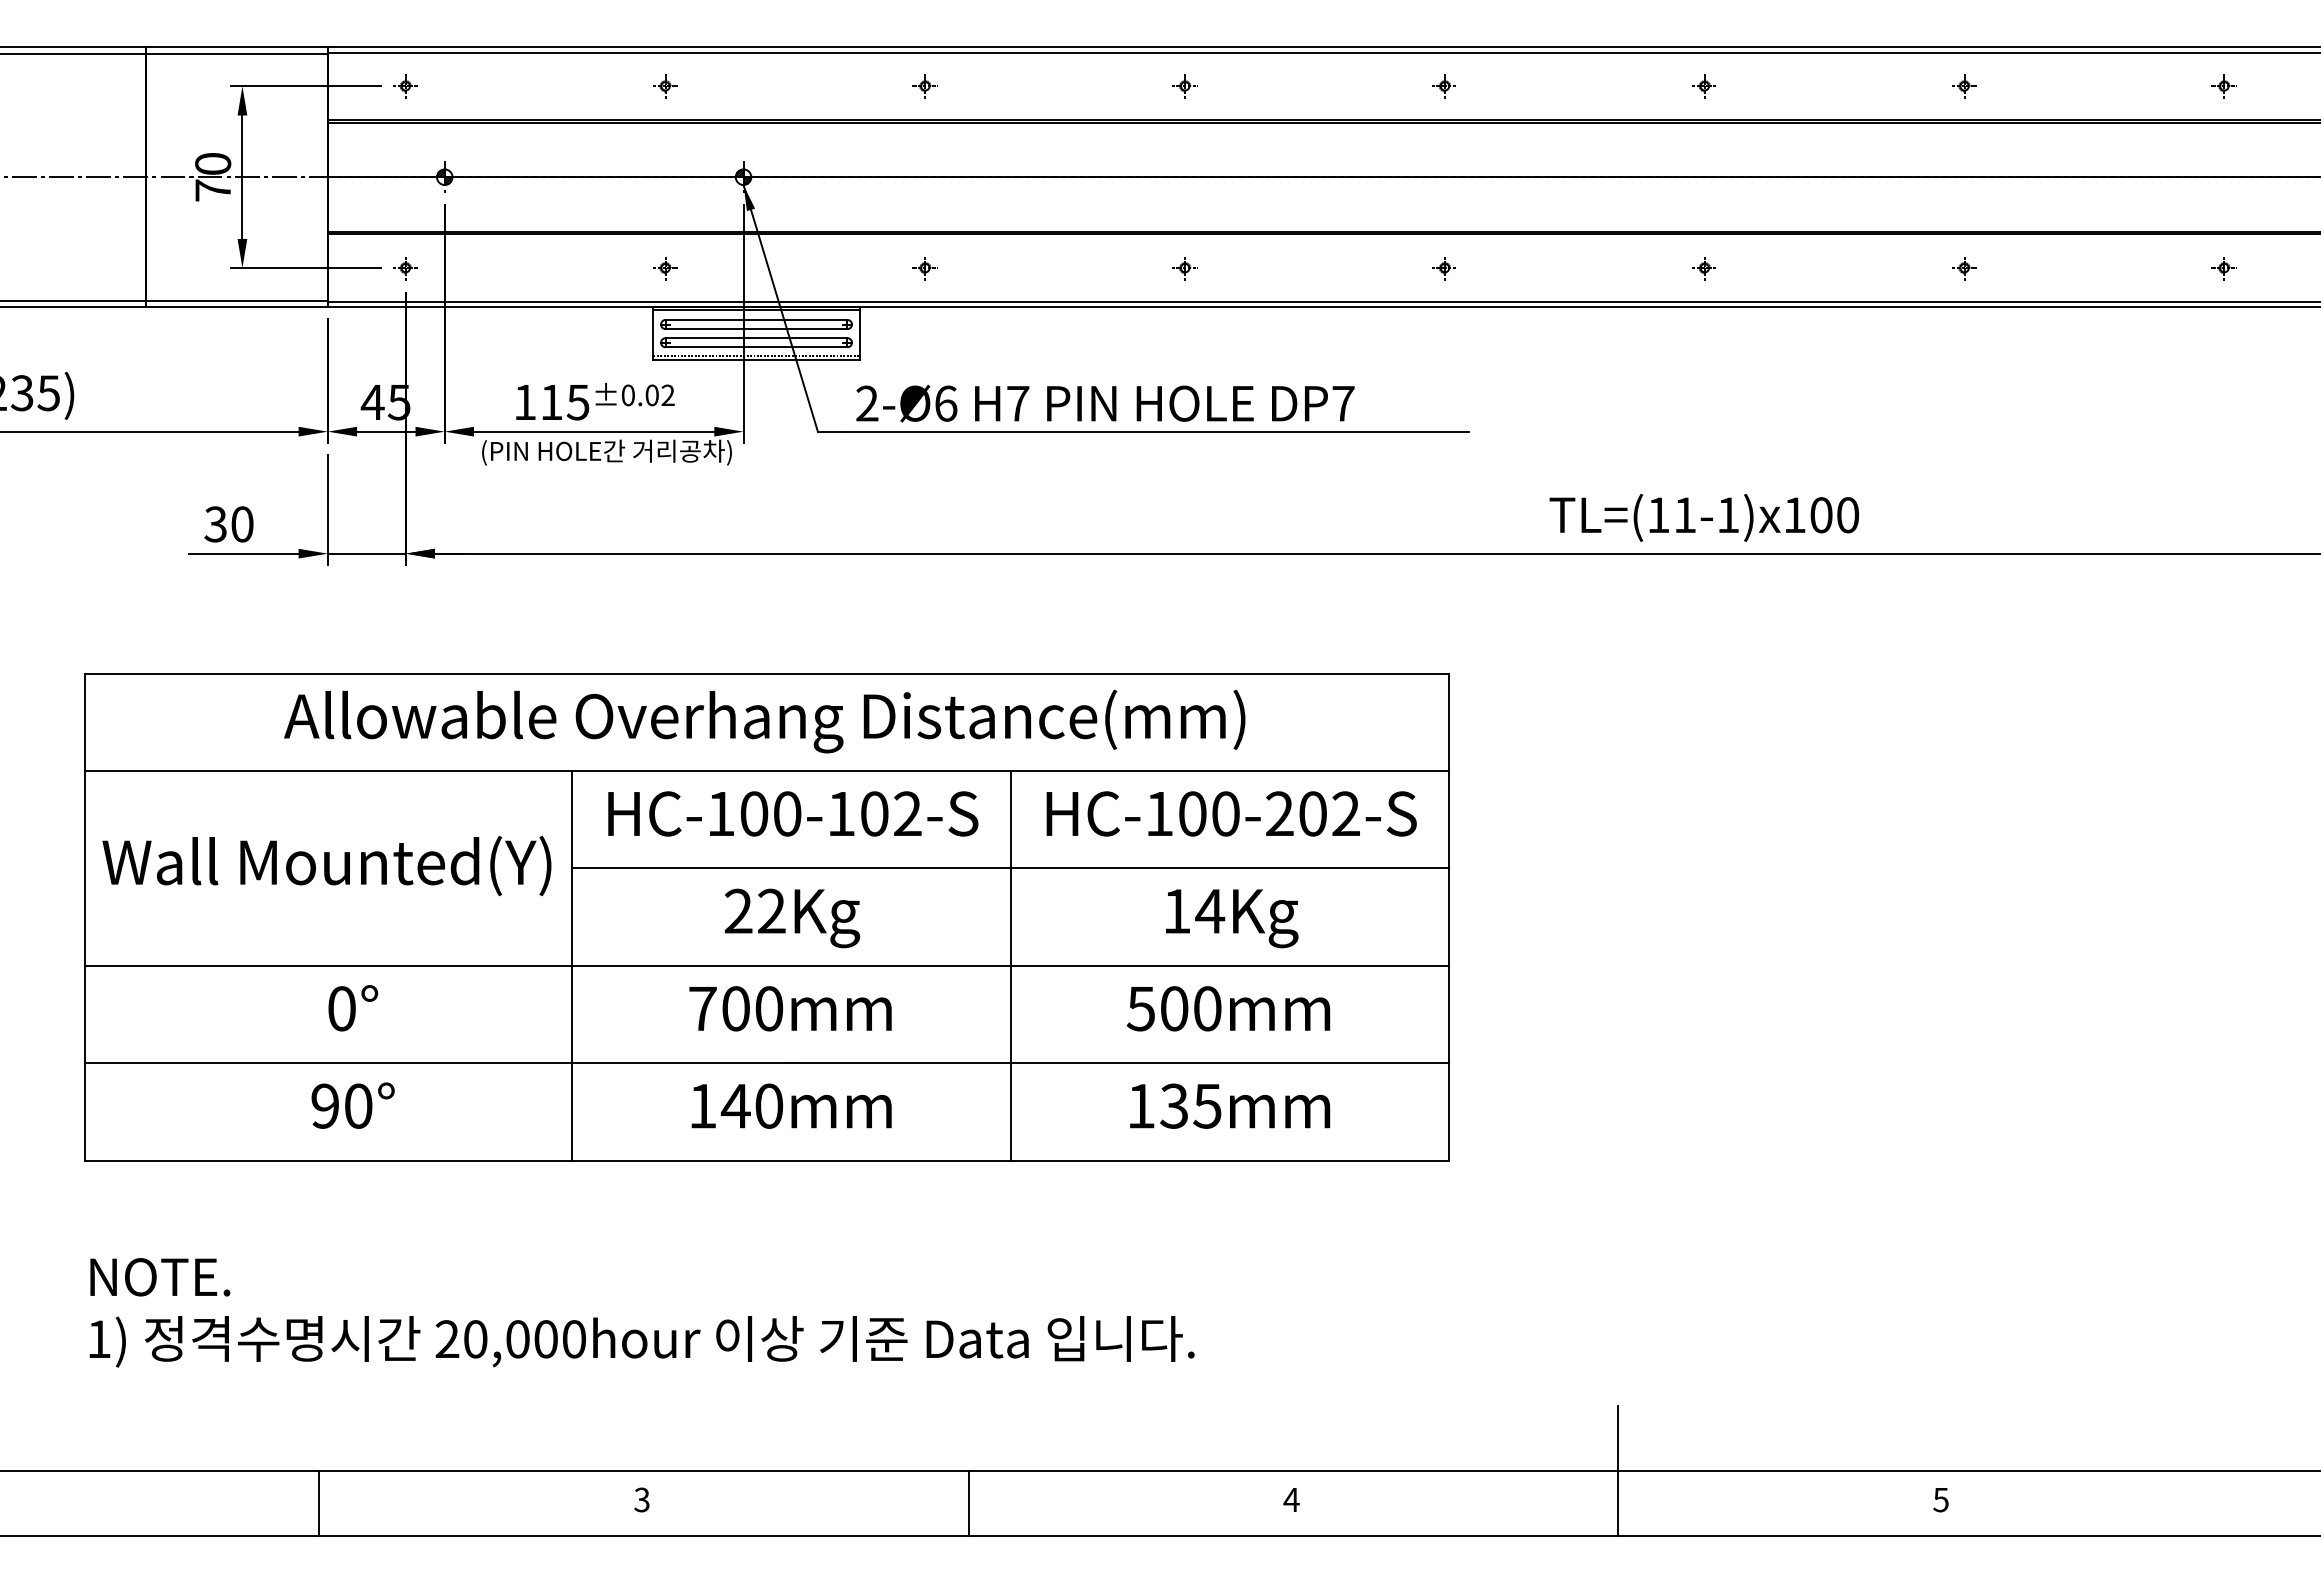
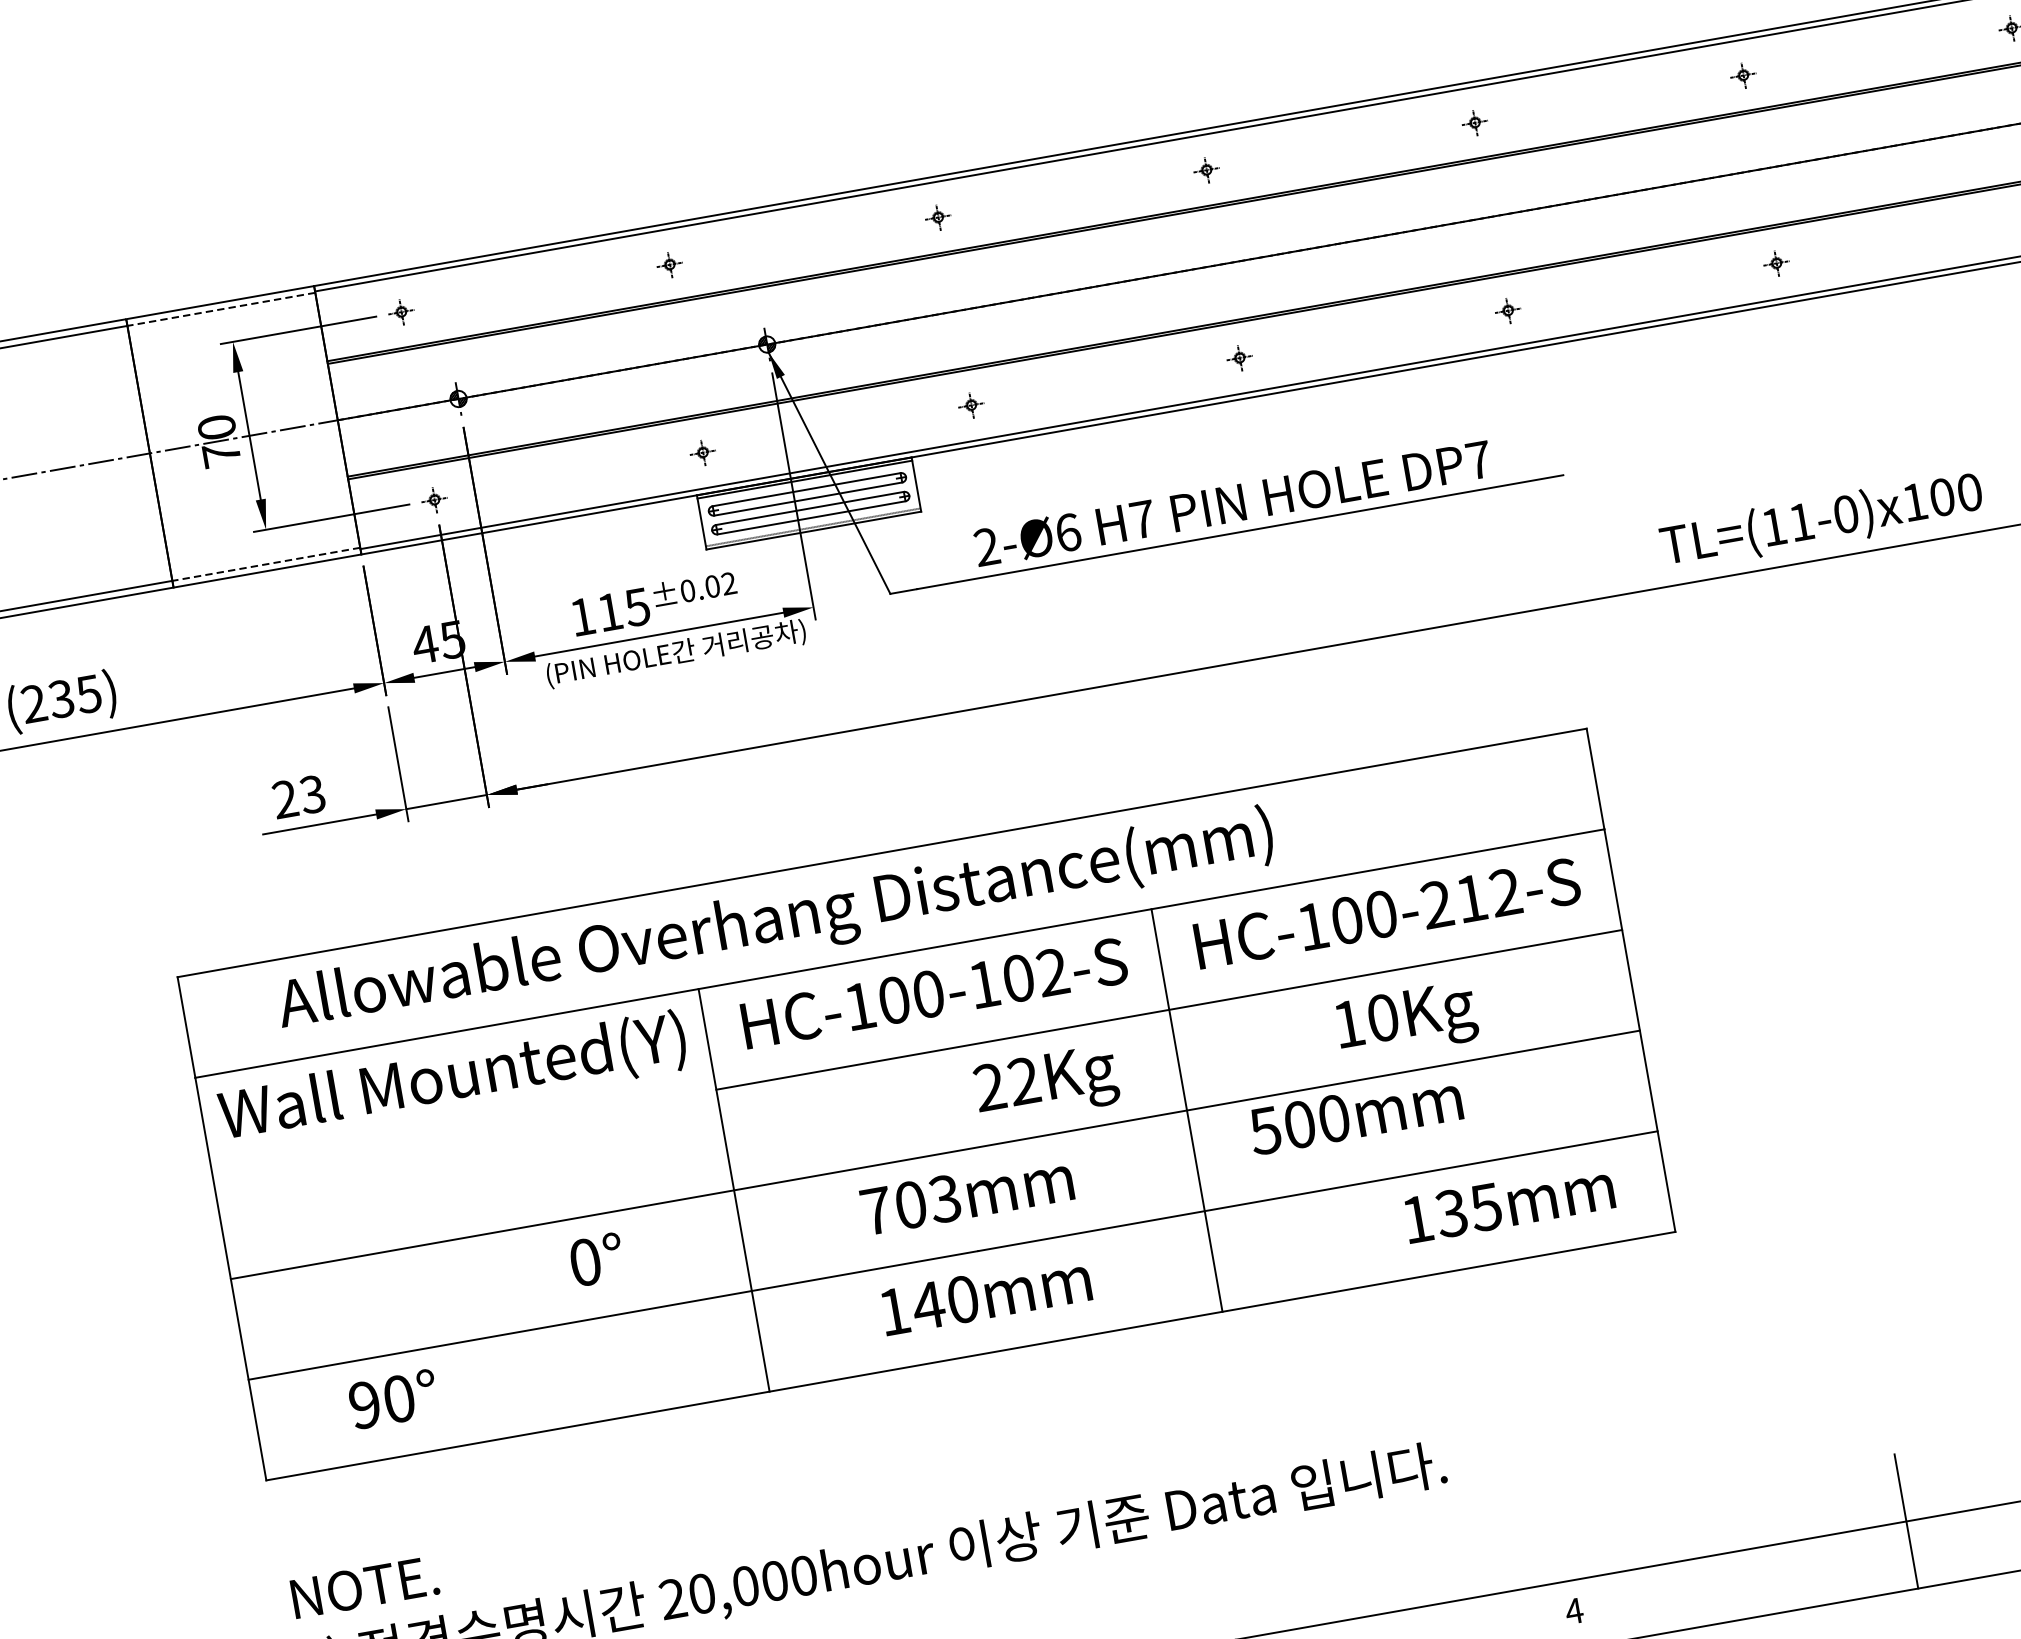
line: (236, 53) -> (220, 309), solid -> dashed
line: (236, 300) -> (265, 564), solid -> dashed
text: (1105, 403) -> (1232, 503), moved
text: (1728, 515) -> (1846, 514), TL=(11-1)x100 -> TL=(11-0)x100
text: (228, 524) -> (298, 797), 30 -> 23
text: (764, 721) -> (775, 922), moved
text: (1312, 813) -> (1470, 898), HC-100-202-S -> HC-100-212-S
text: (326, 865) -> (452, 1078), moved
text: (1210, 910) -> (1383, 1017), 14Kg -> 10Kg
text: (792, 918) -> (1046, 1084), moved
text: (353, 1008) -> (597, 1259), moved
text: (768, 1008) -> (944, 1198), 700mm -> 703mm
text: (1228, 1008) -> (1355, 1114), moved
text: (352, 1105) -> (392, 1399), moved
text: (1230, 1105) -> (1509, 1202), moved

